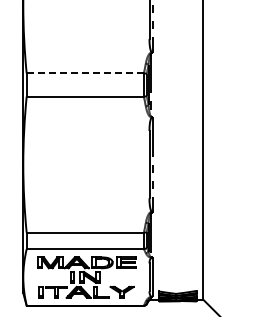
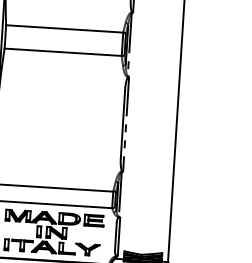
line: (85, 73) -> (64, 29), dashed -> solid

